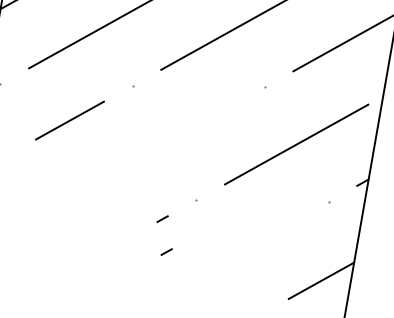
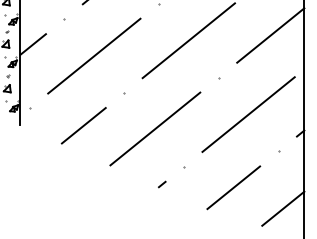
line: (166, 141) -> (155, 128), added
line: (258, 240) -> (233, 187), added
line: (167, 252) -> (169, 207), removed

